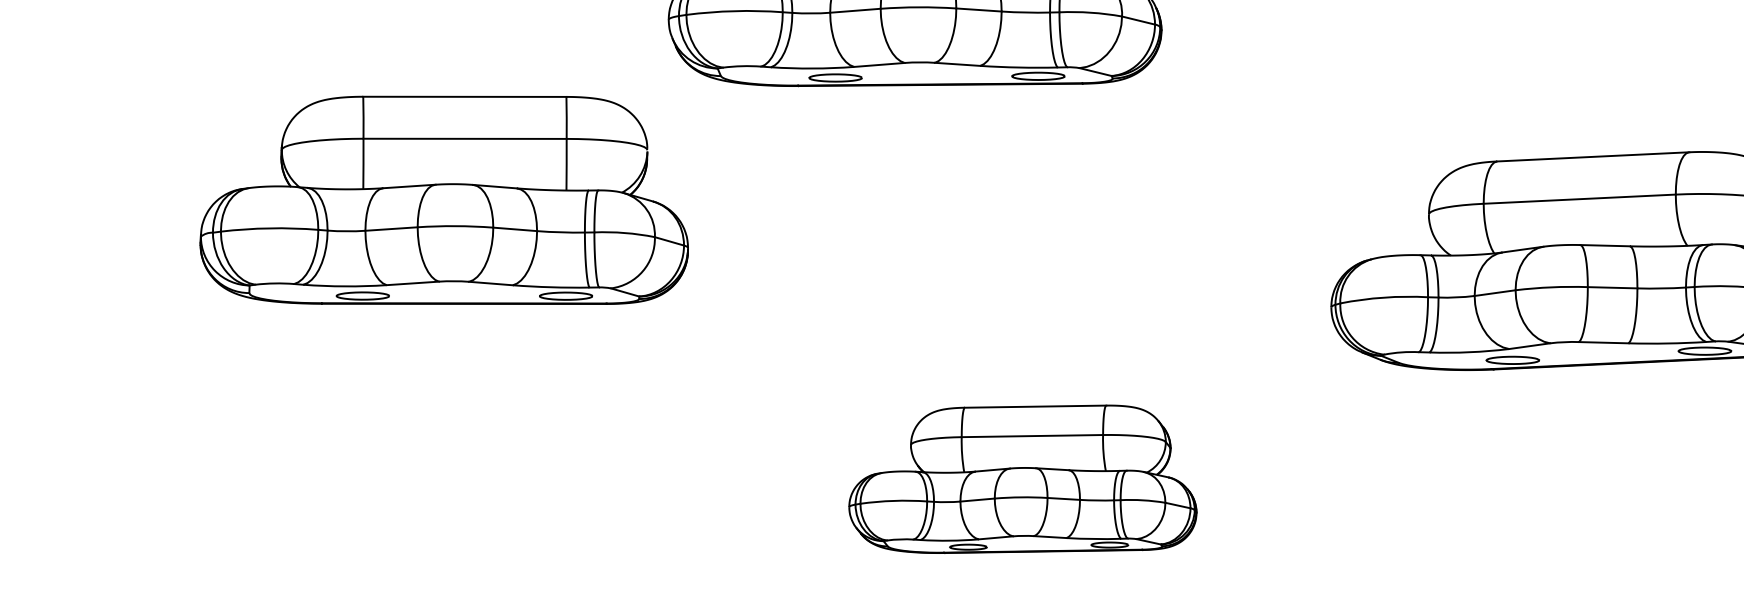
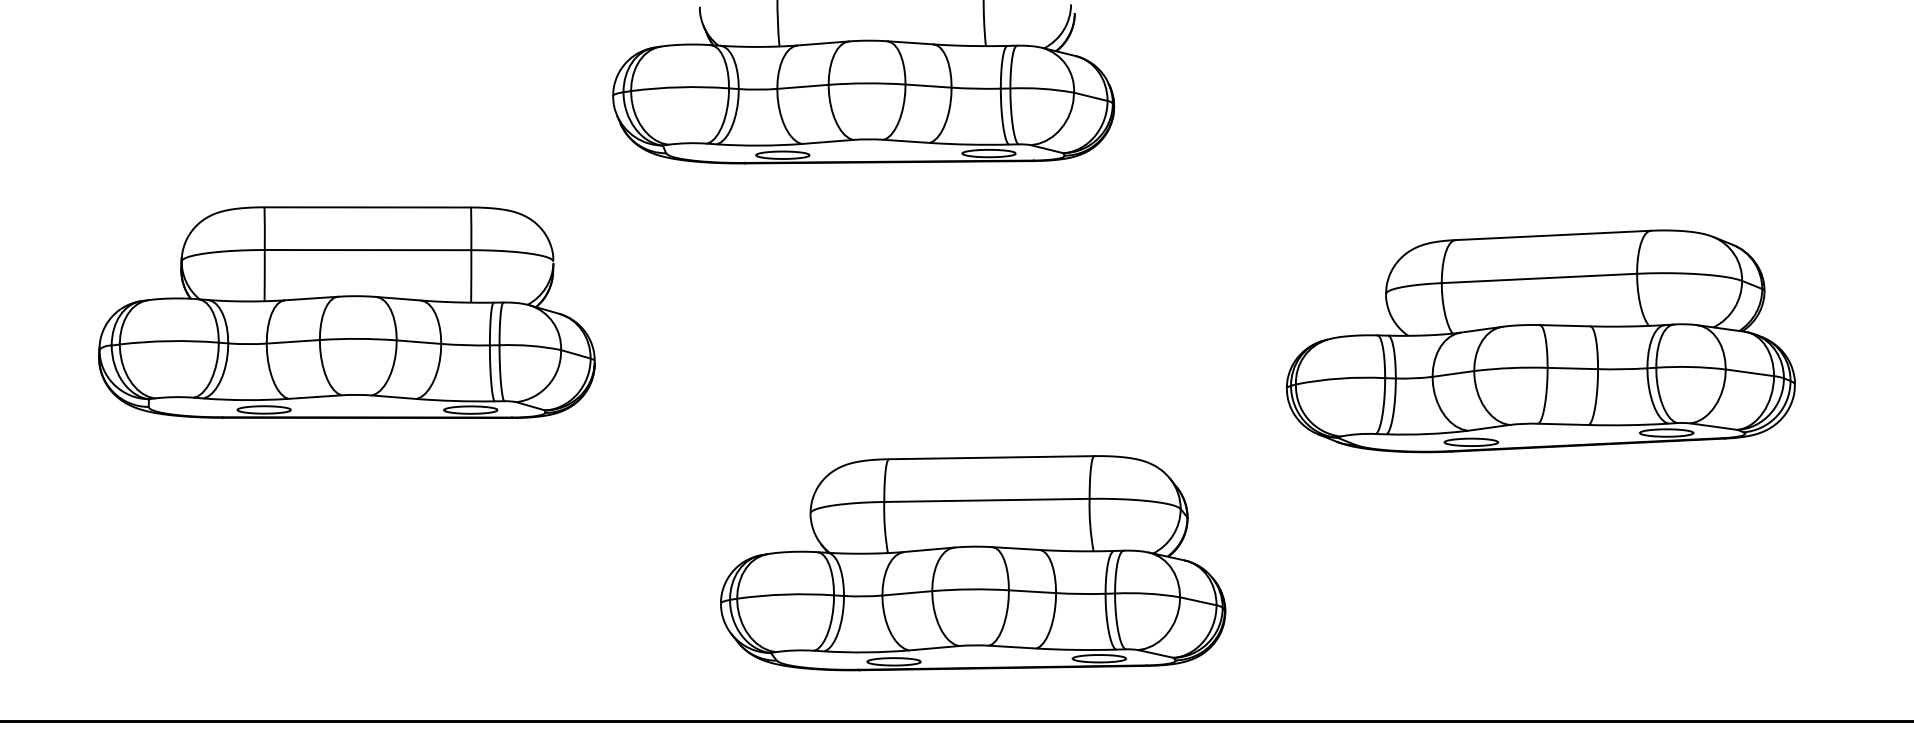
part: (443, 200) -> (346, 312), moved
part: (1023, 479) -> (973, 563), size x1.43

